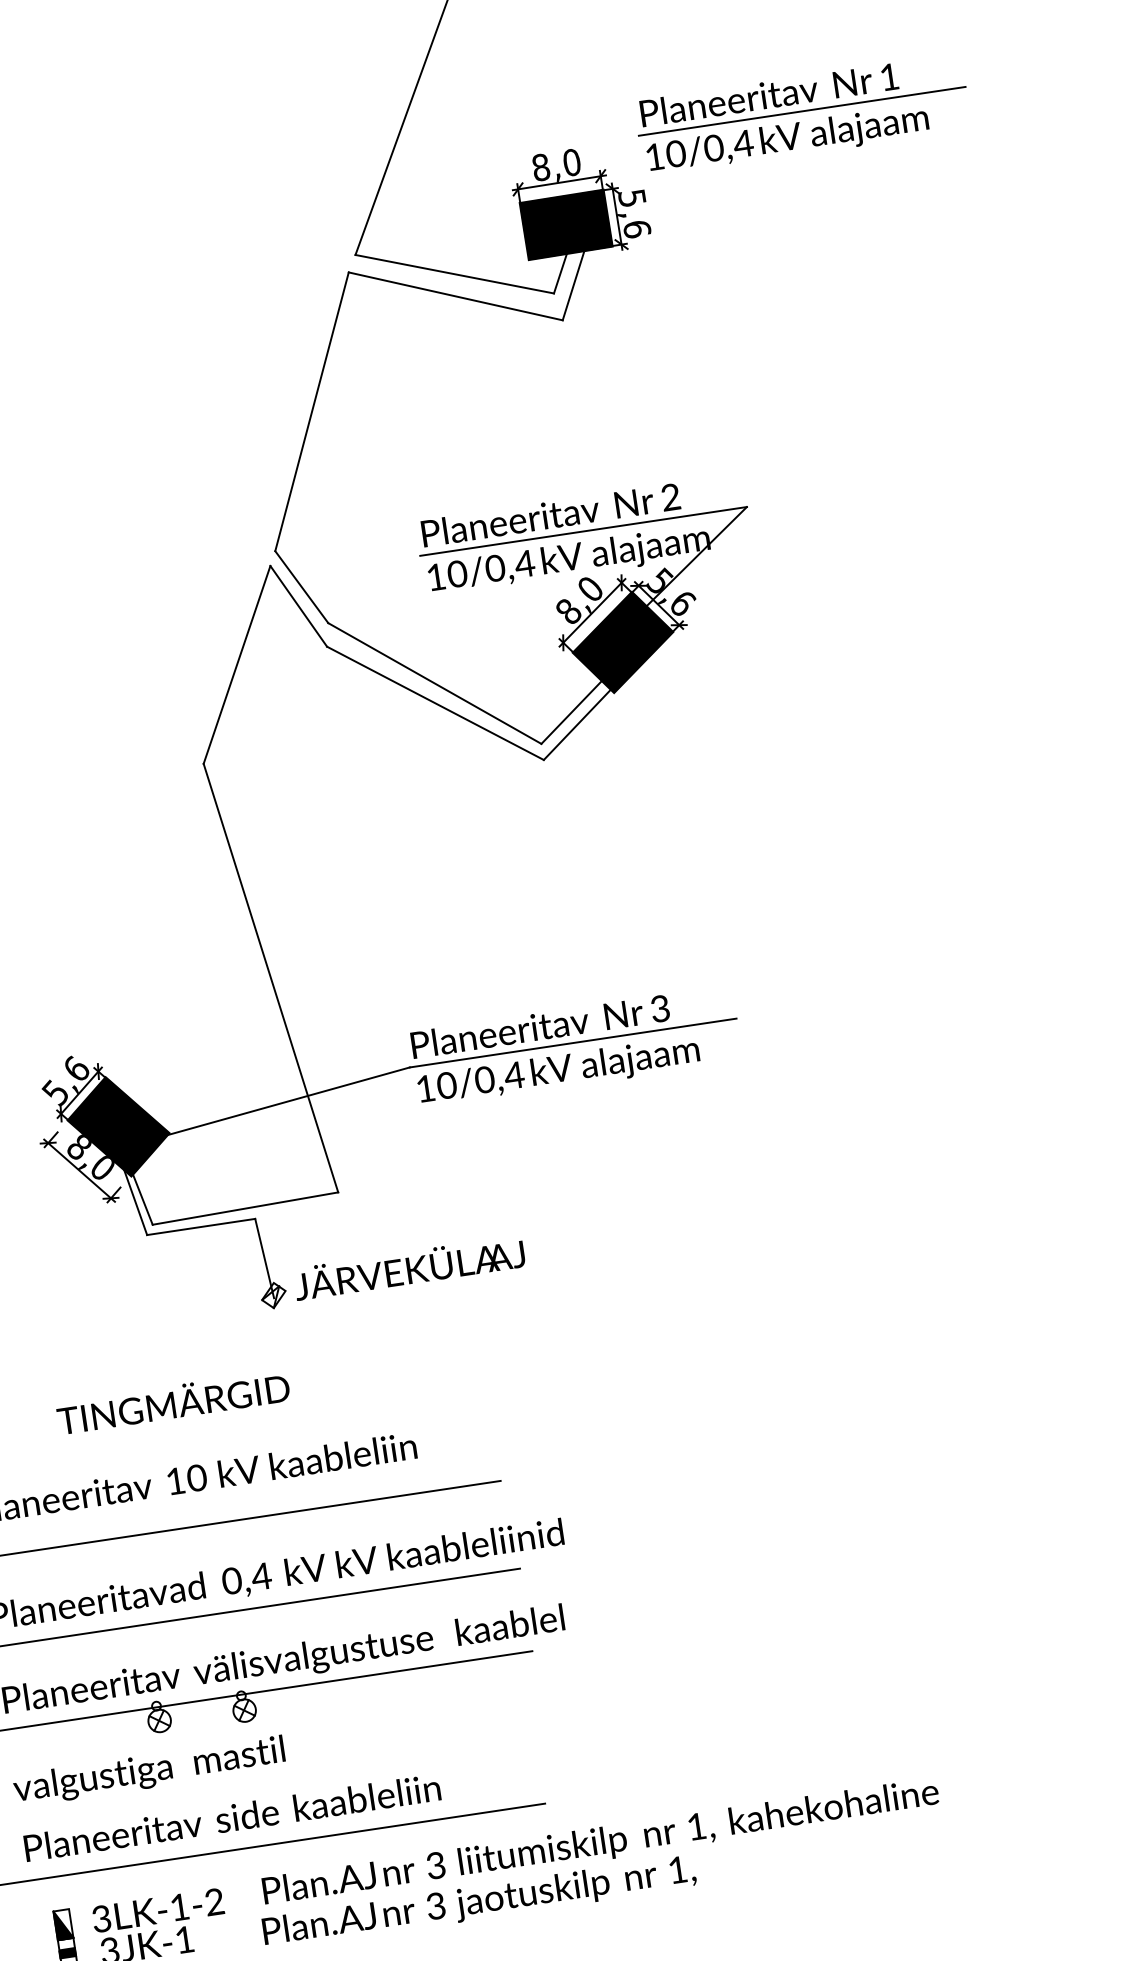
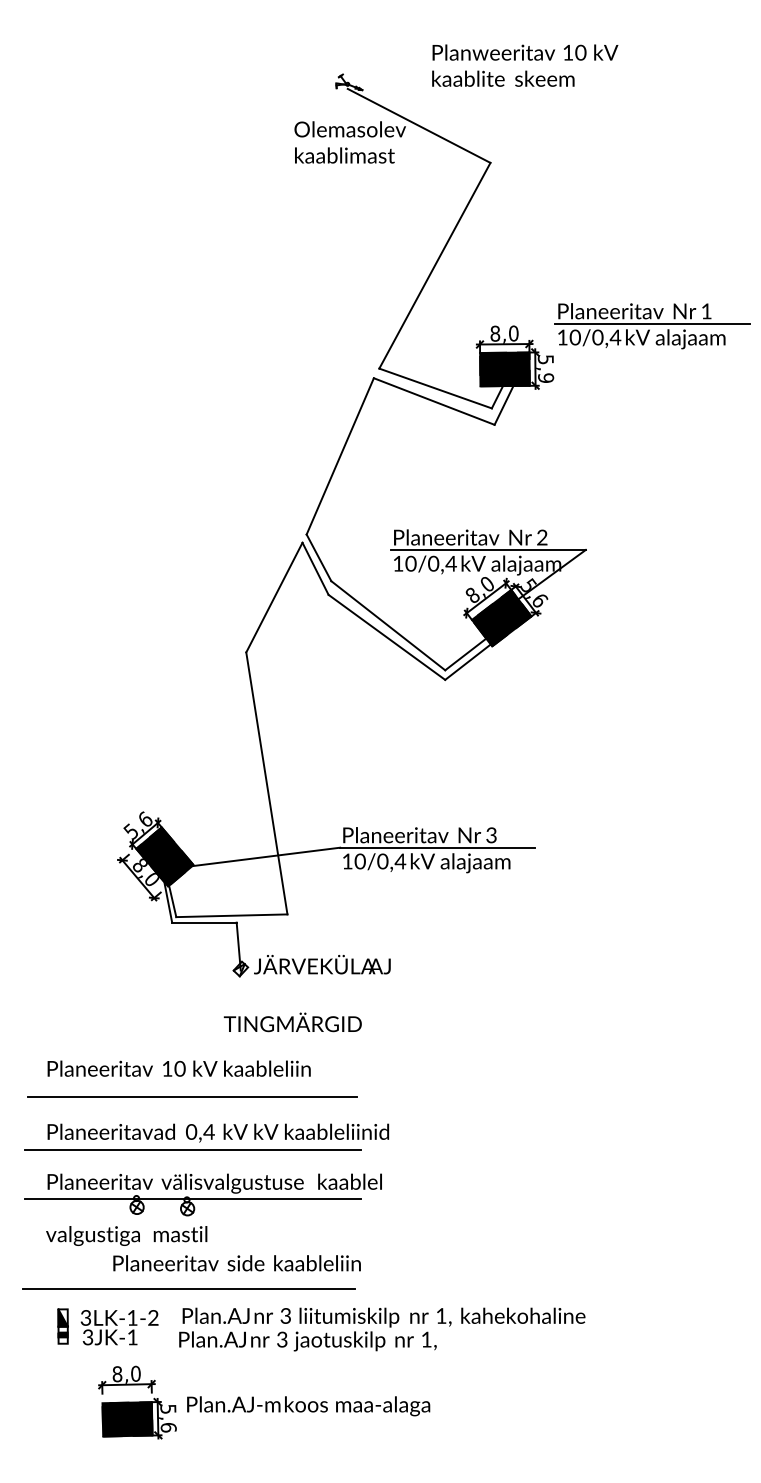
text: (638, 229) -> (546, 378), 5,6 -> 5,9
text: (172, 1402) -> (292, 1022), moved
text: (231, 1818) -> (236, 1263), moved

